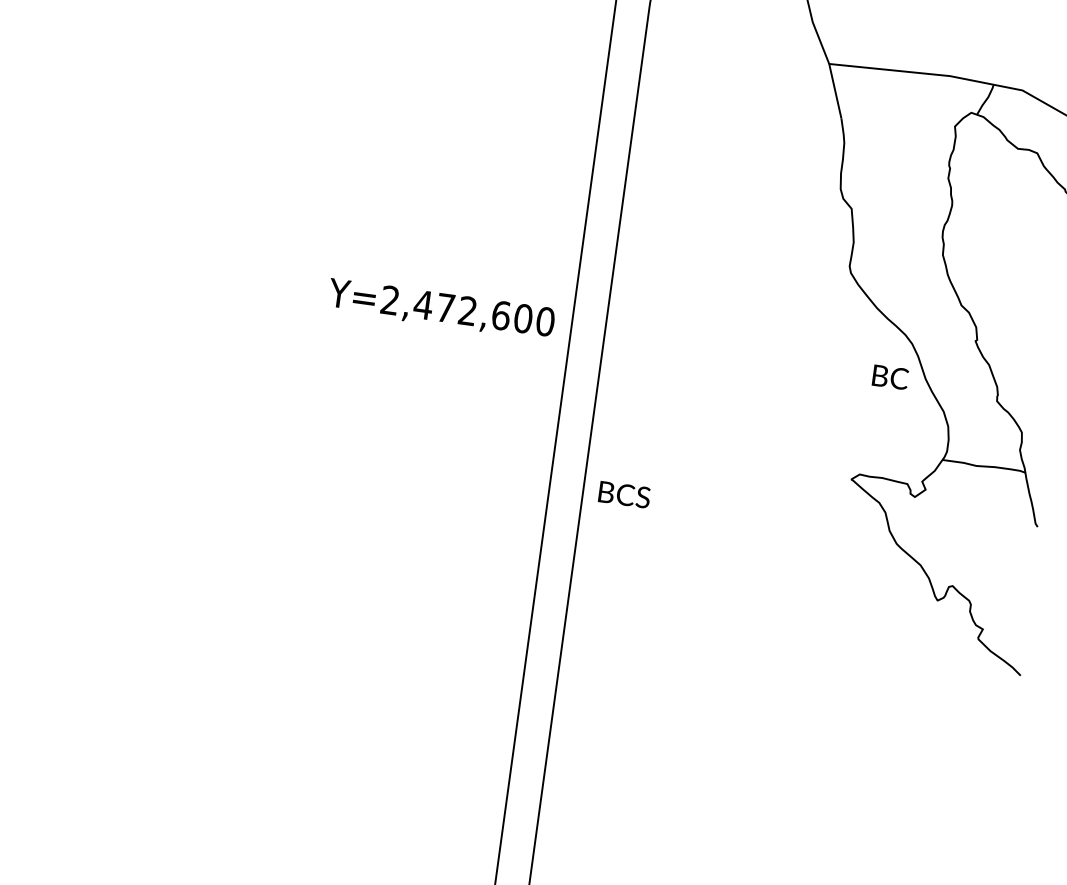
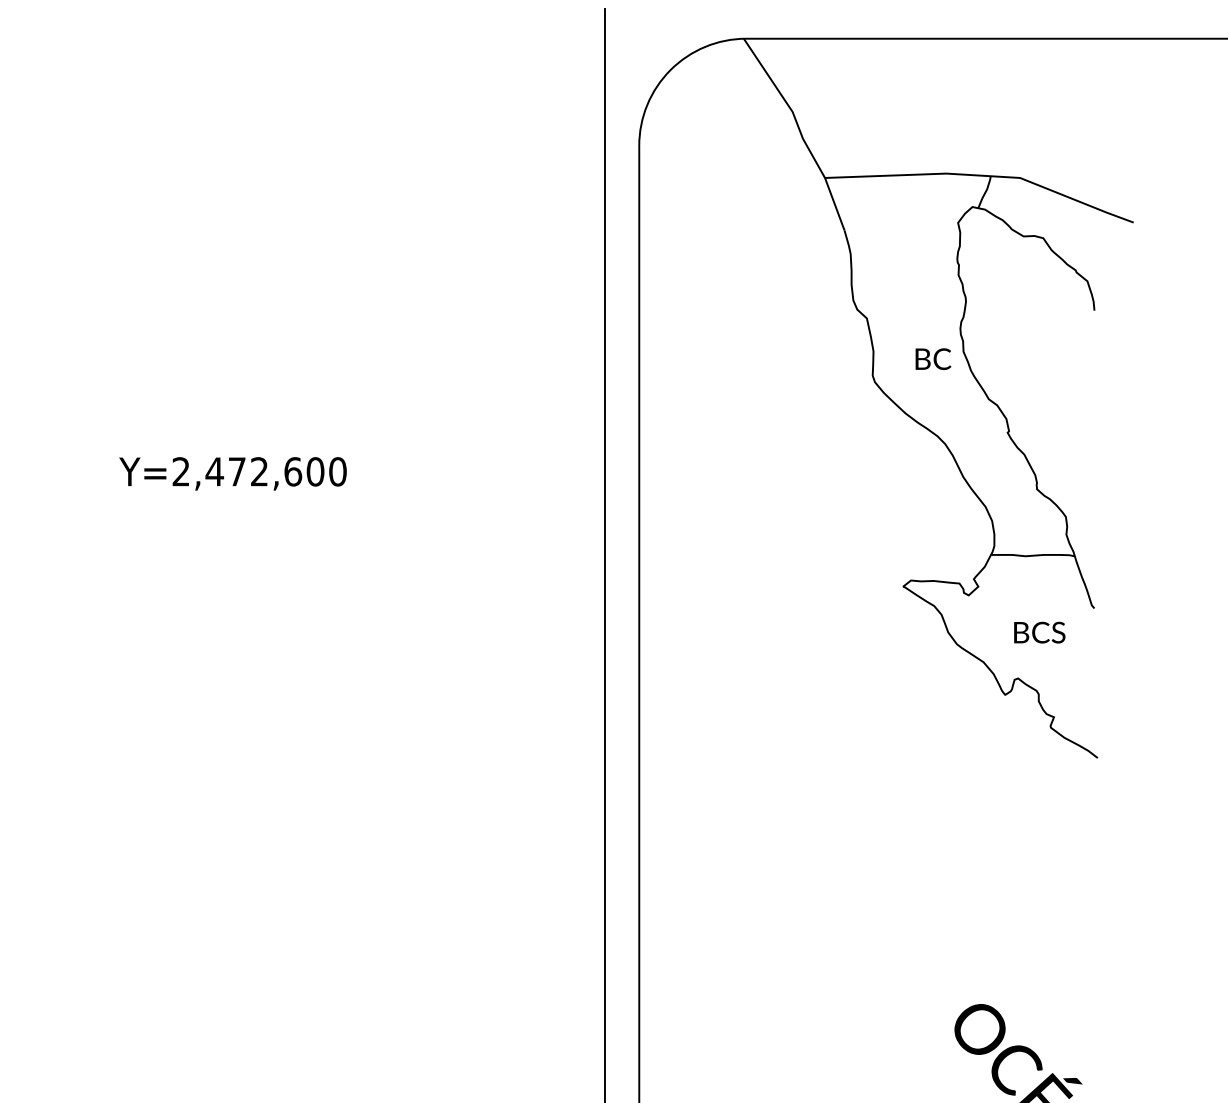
text: (440, 309) -> (232, 473), moved
text: (890, 376) -> (933, 358), moved
text: (624, 494) -> (1039, 632), moved

